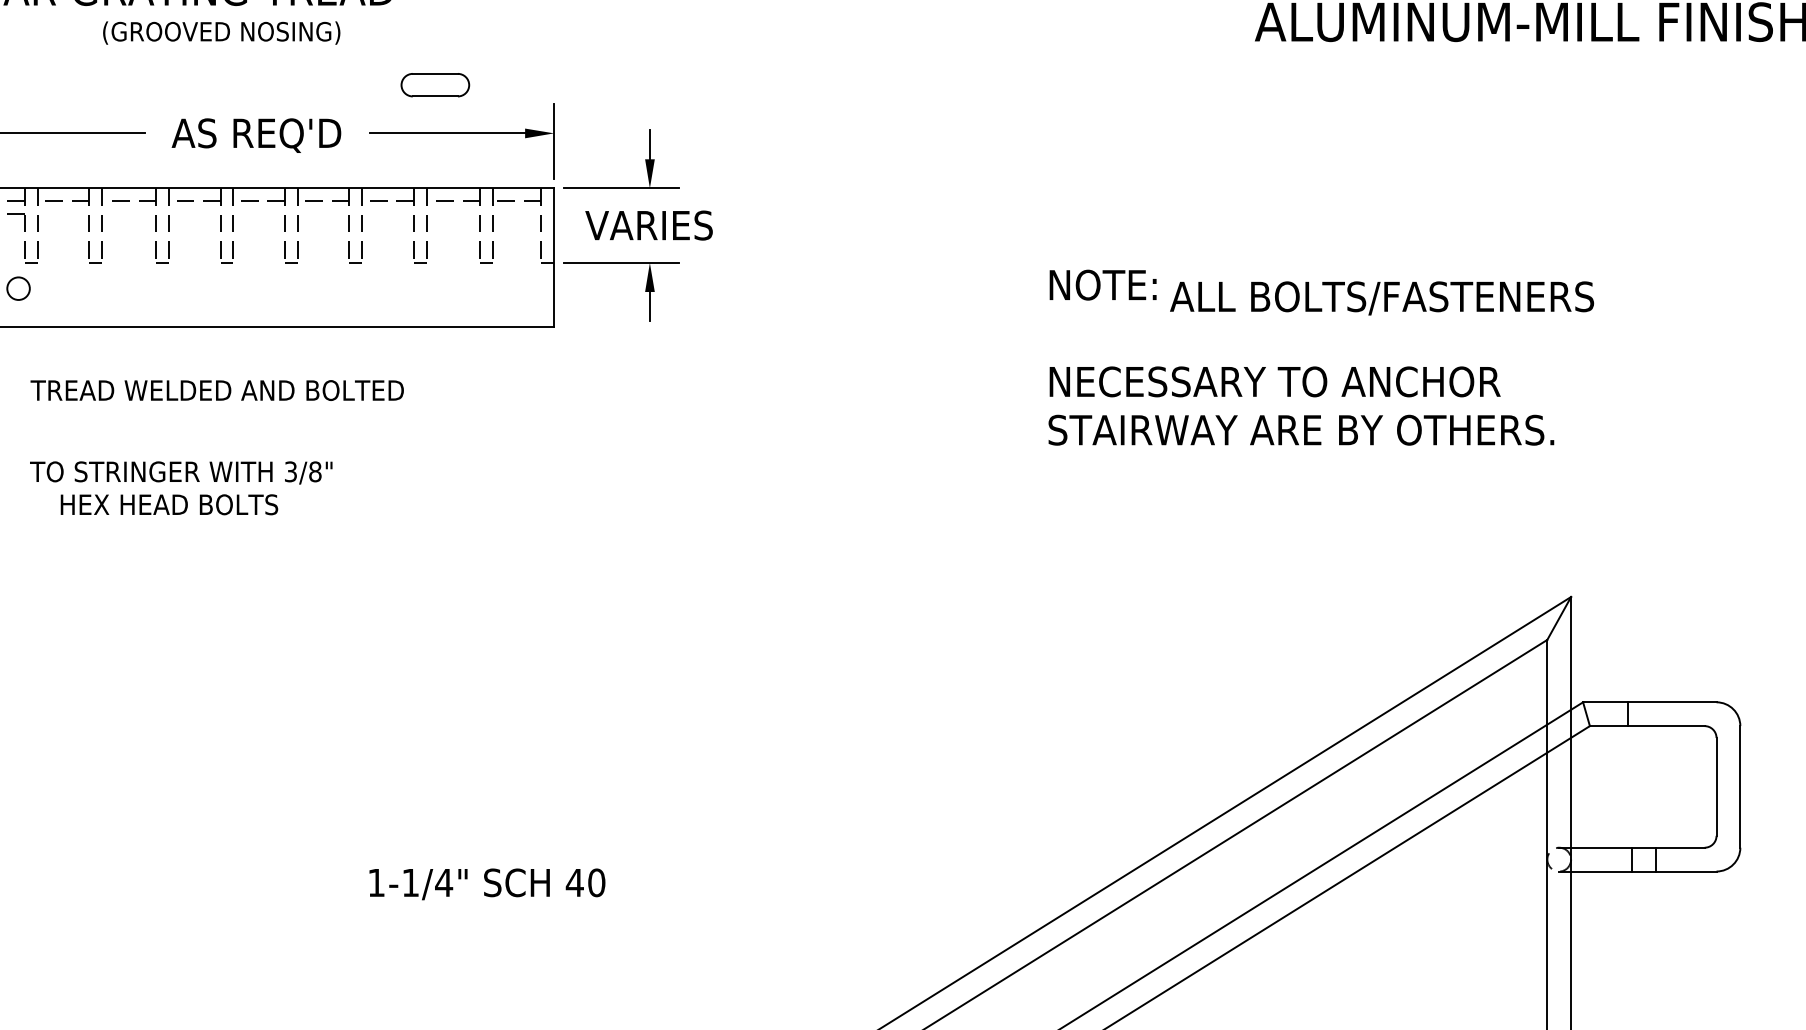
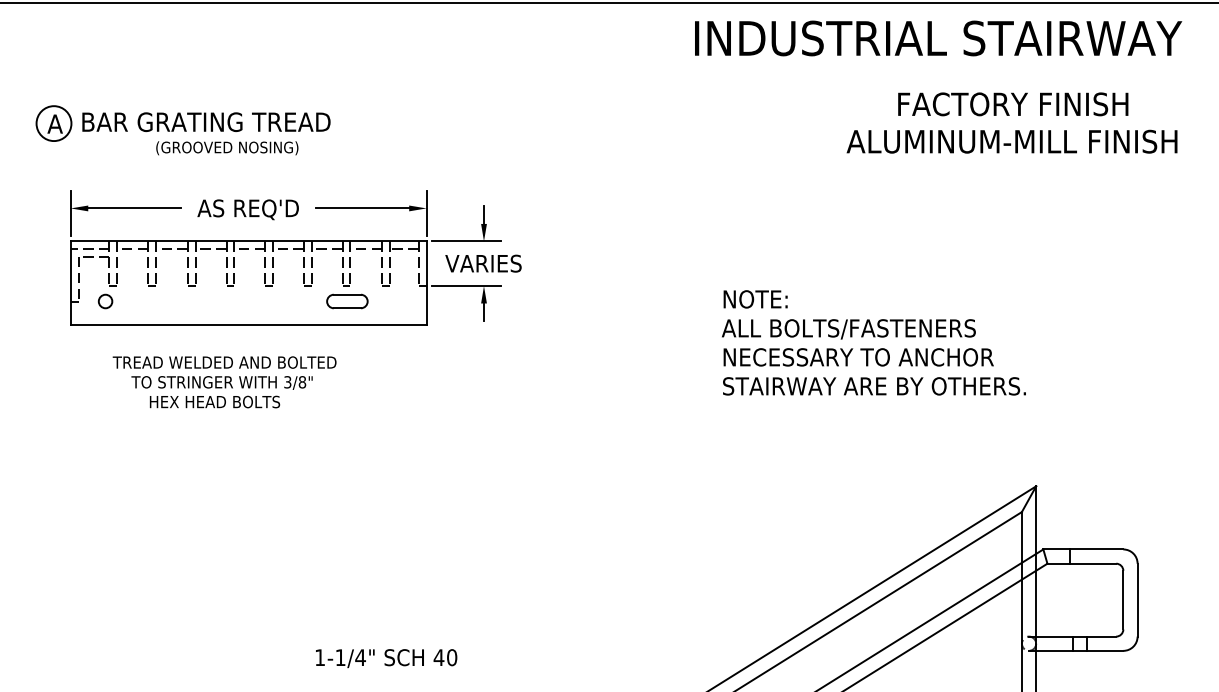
part: (435, 85) -> (347, 301), moved
text: (1381, 298) -> (848, 329), moved
text: (180, 488) -> (221, 392), moved

